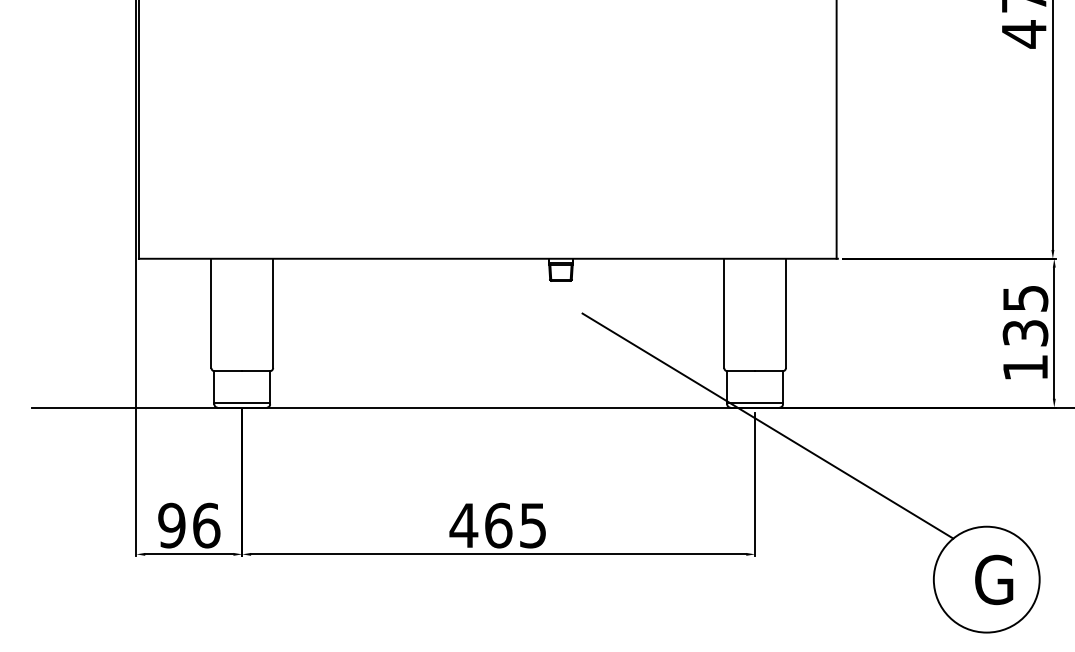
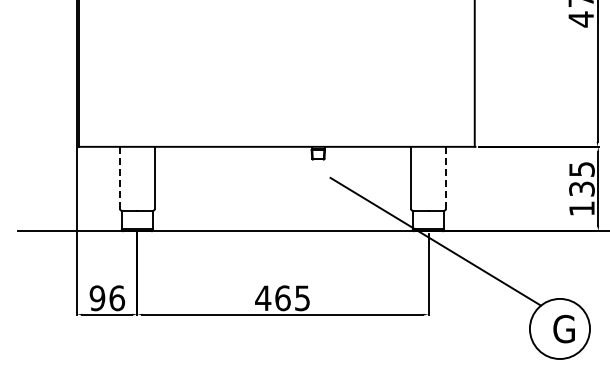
line: (210, 312) -> (119, 177), solid -> dashed
line: (786, 312) -> (446, 177), solid -> dashed

